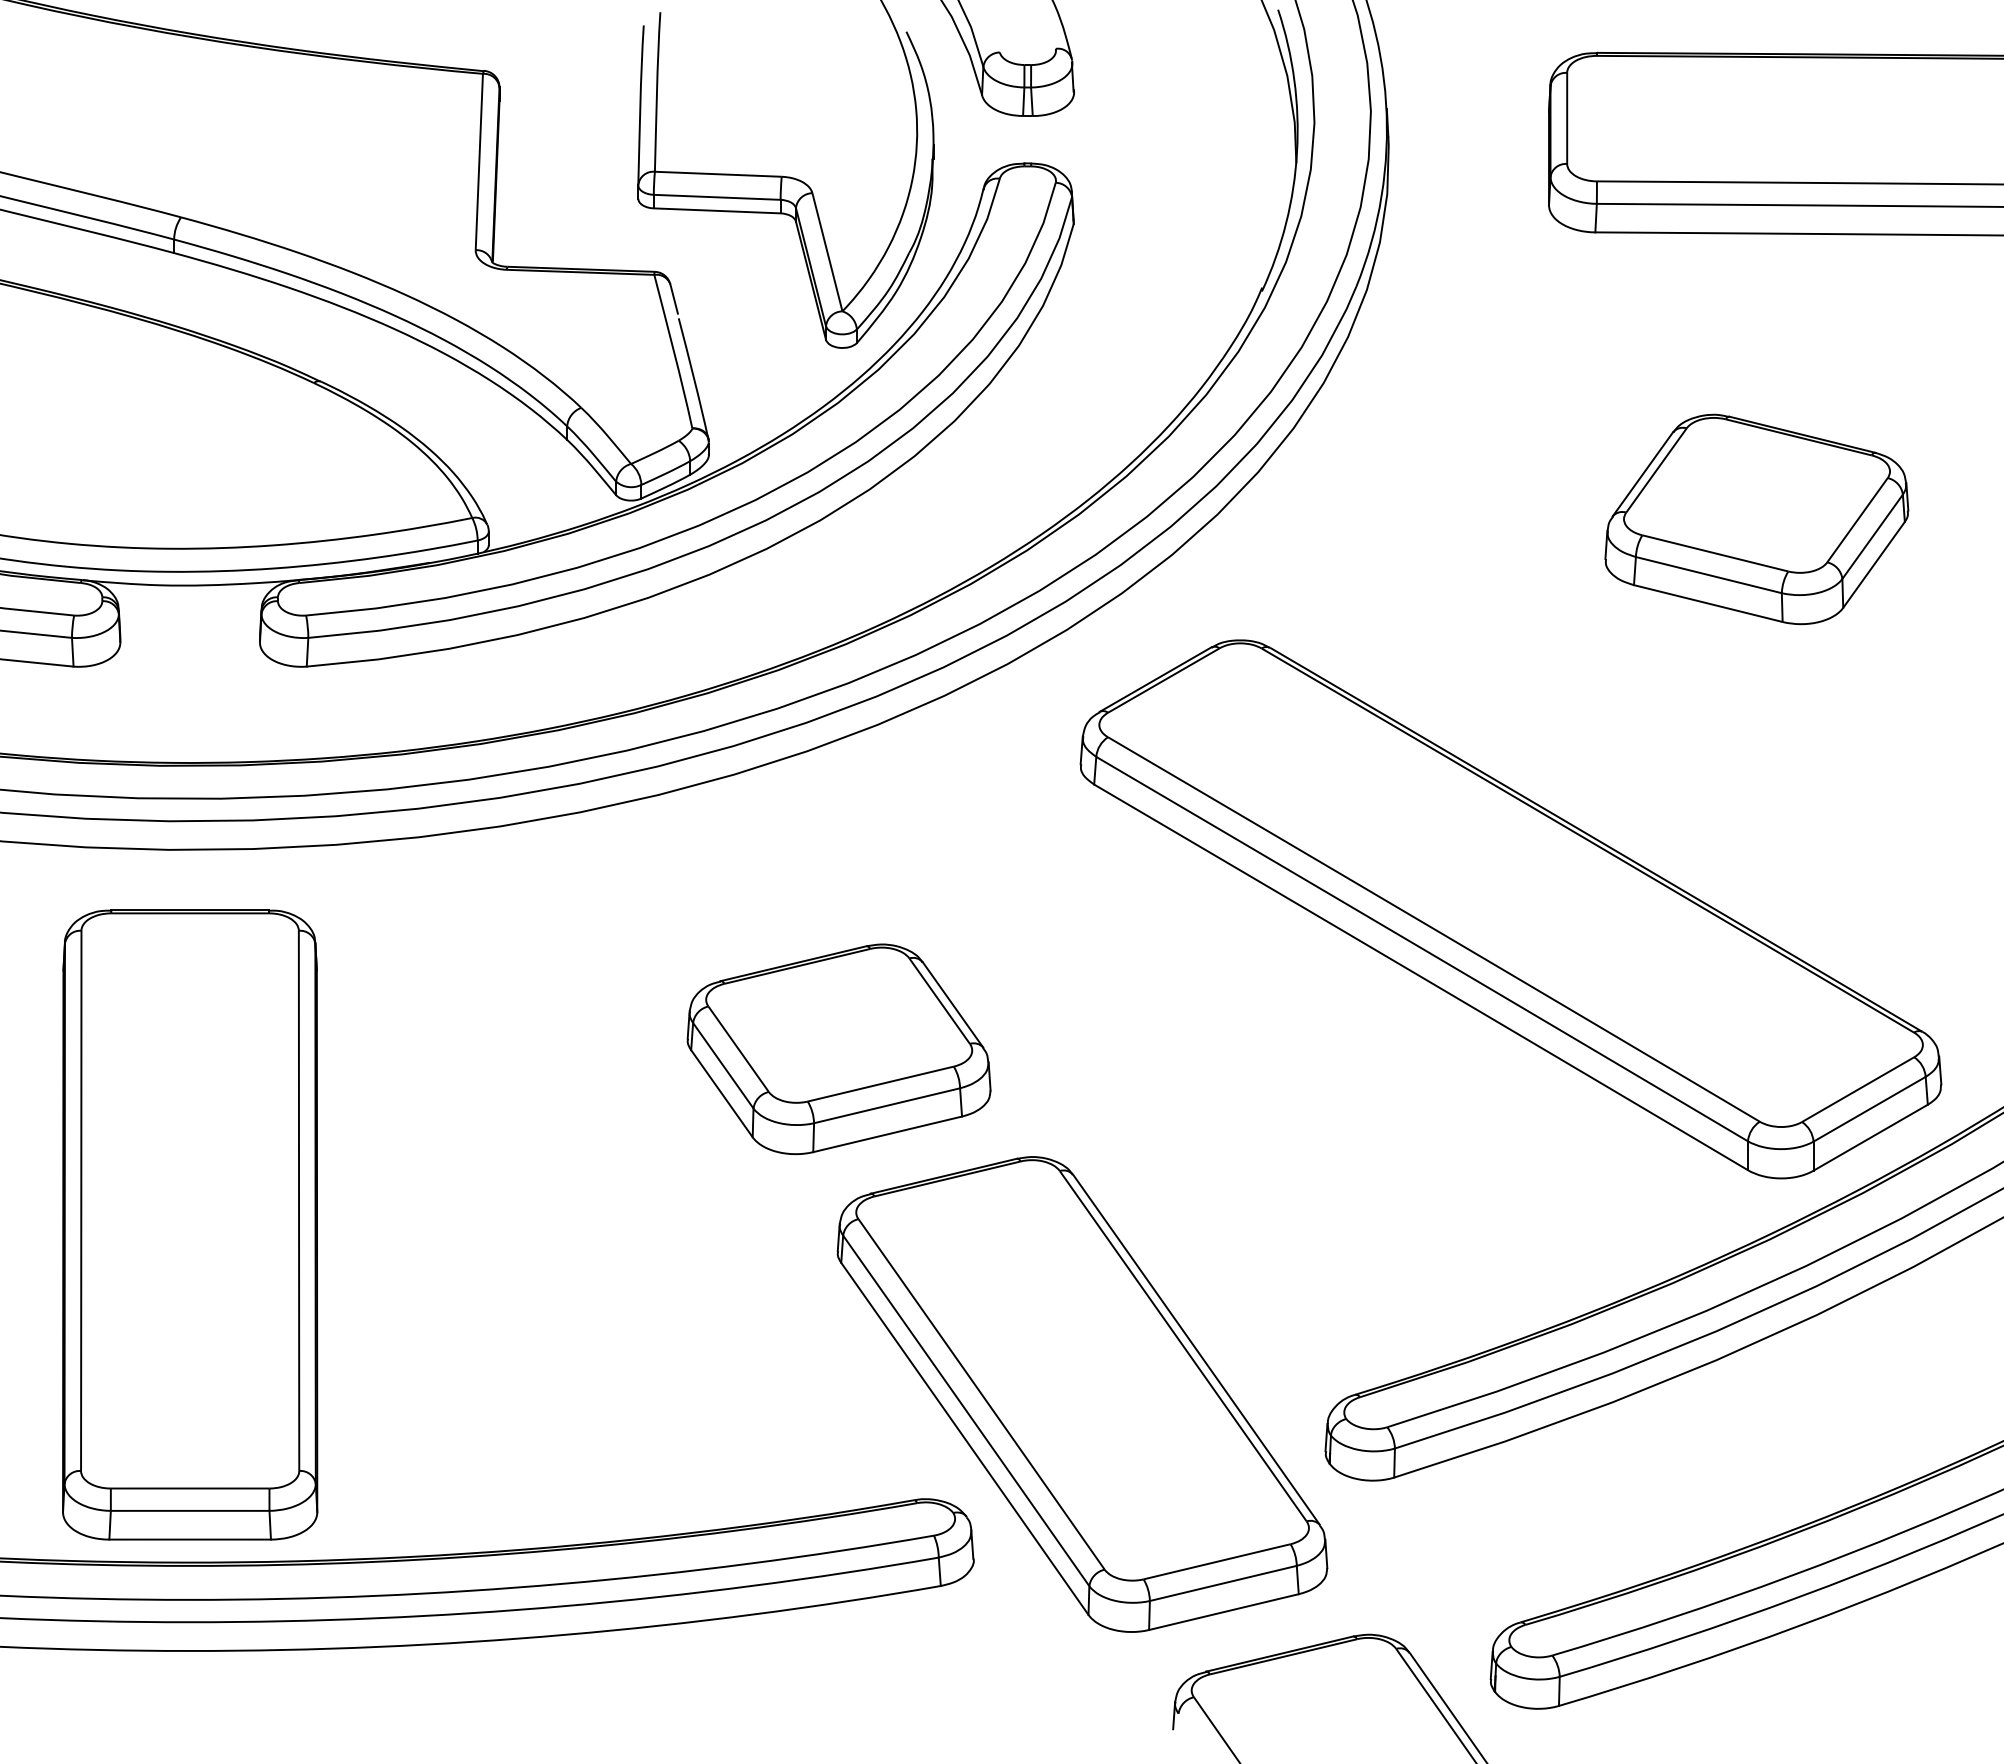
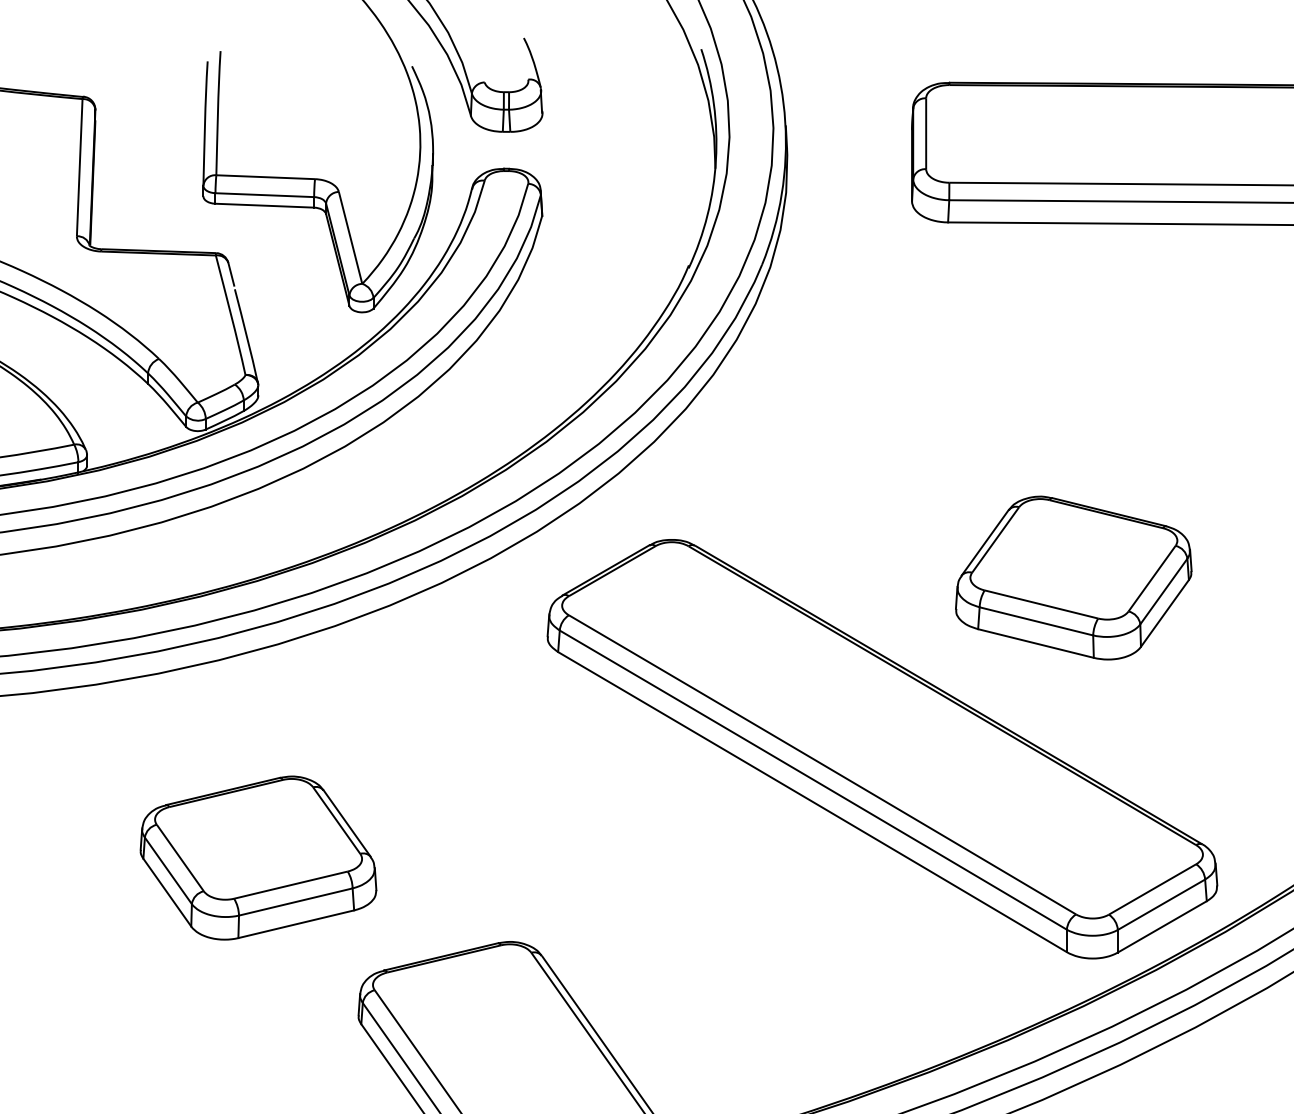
part: (1756, 519) -> (1073, 578), moved
part: (838, 1049) -> (258, 858), moved

